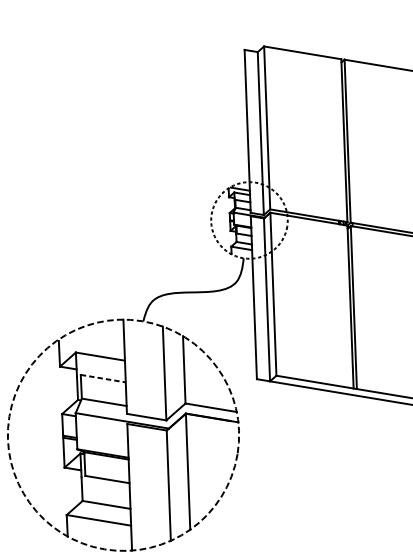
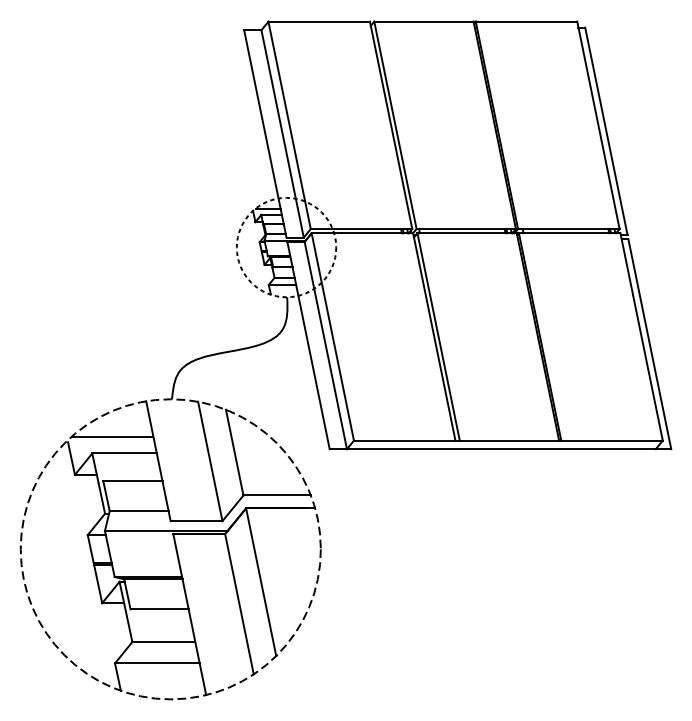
line: (93, 342) -> (112, 436), added
line: (102, 378) -> (132, 481), dashed -> solid

